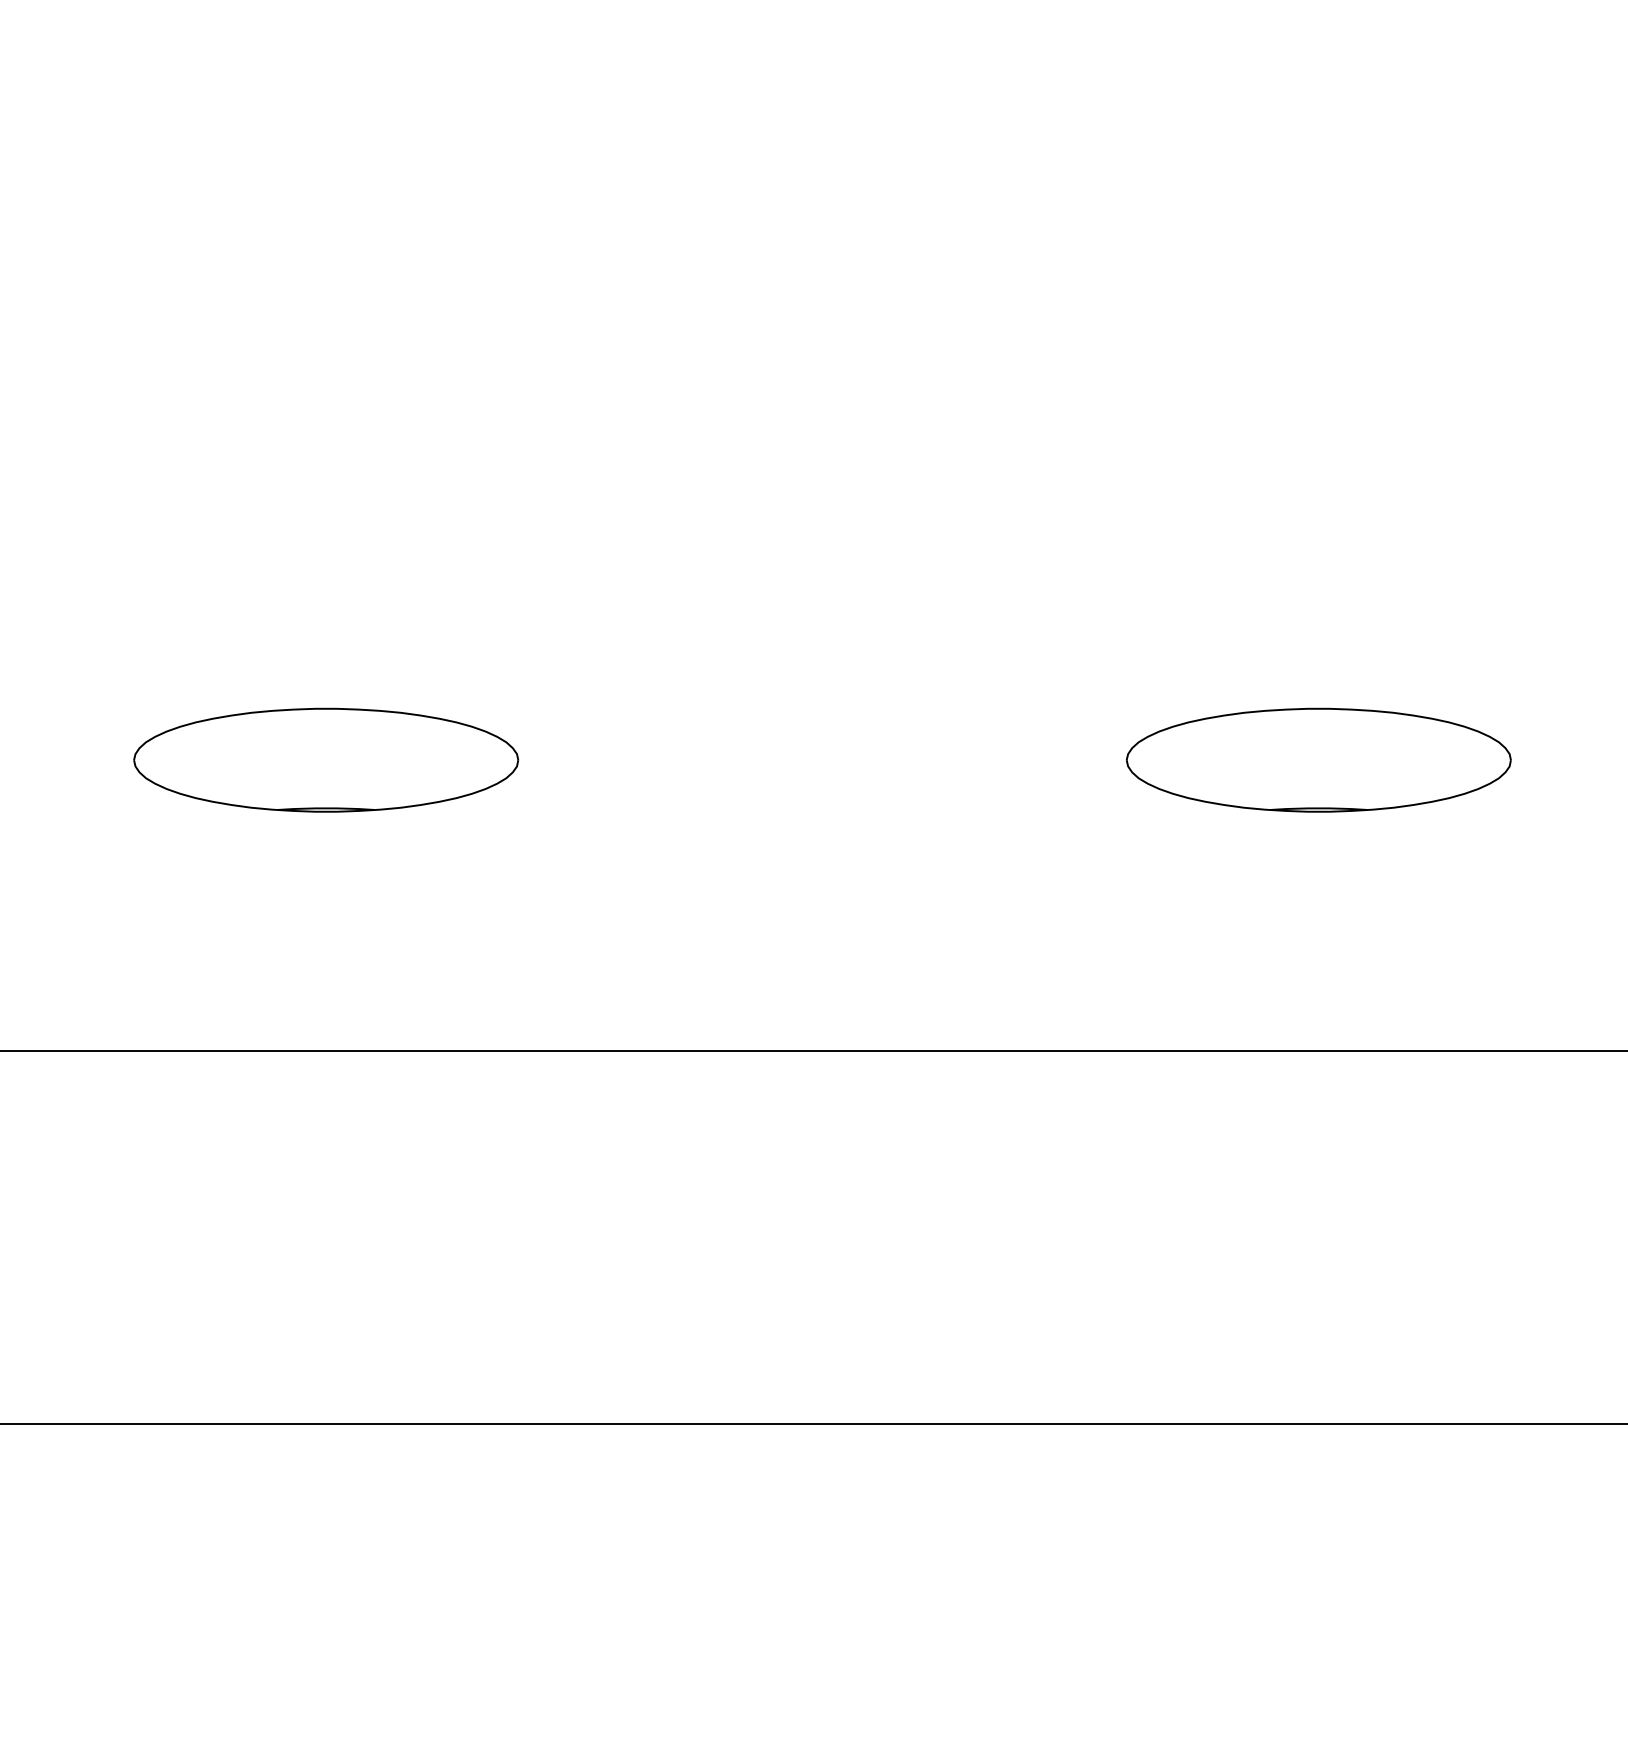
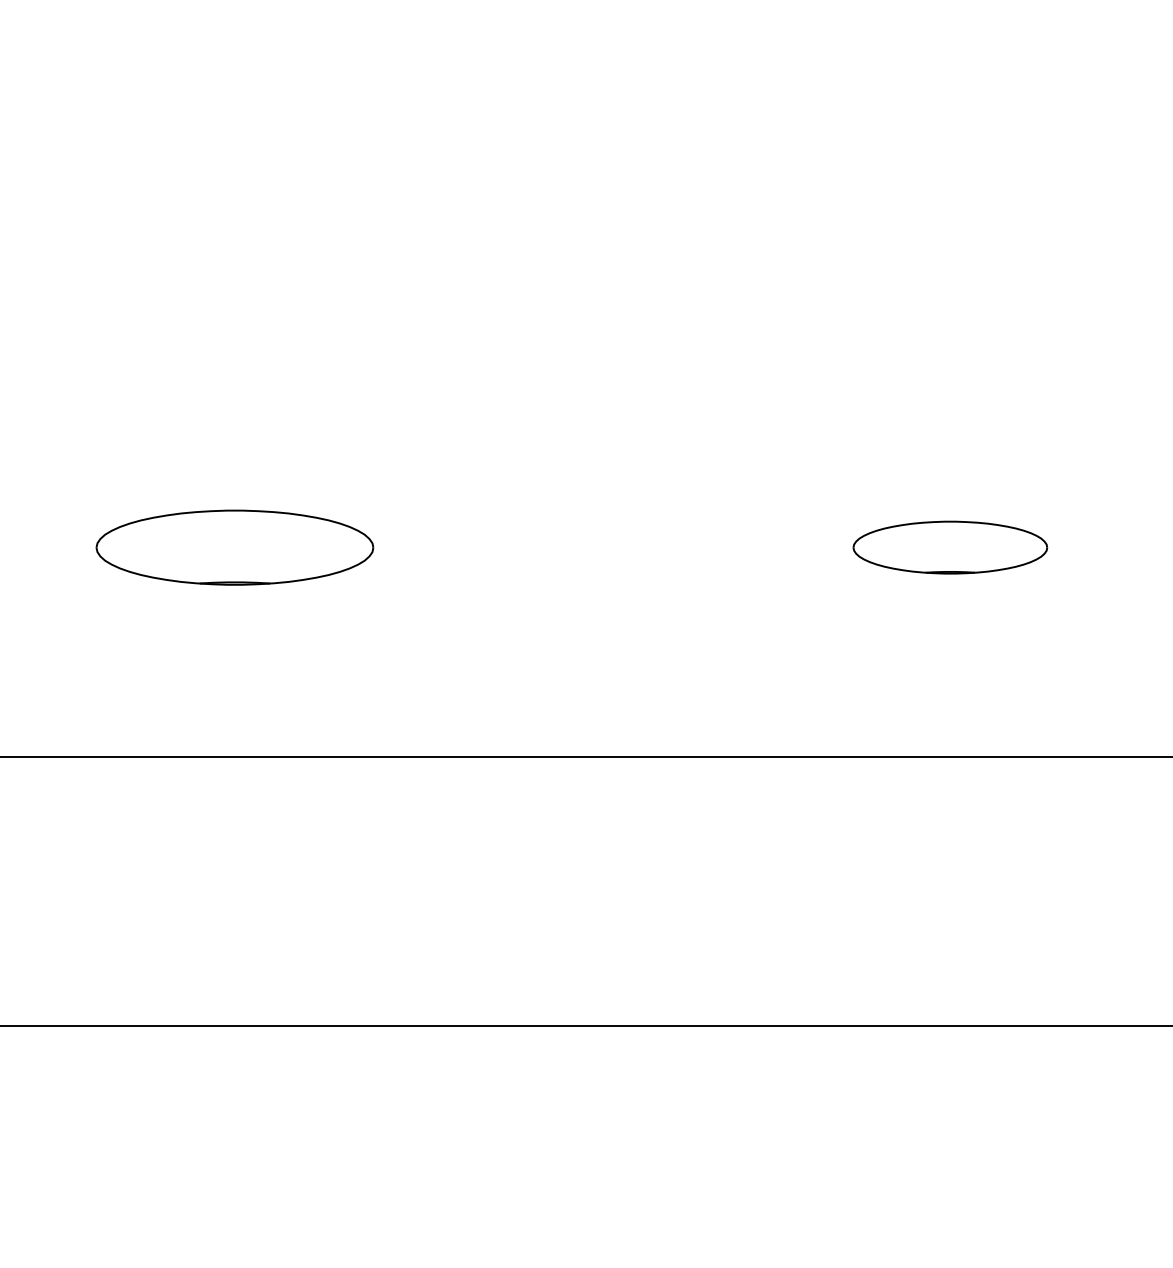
part: (1318, 759) -> (950, 547), size x0.7

